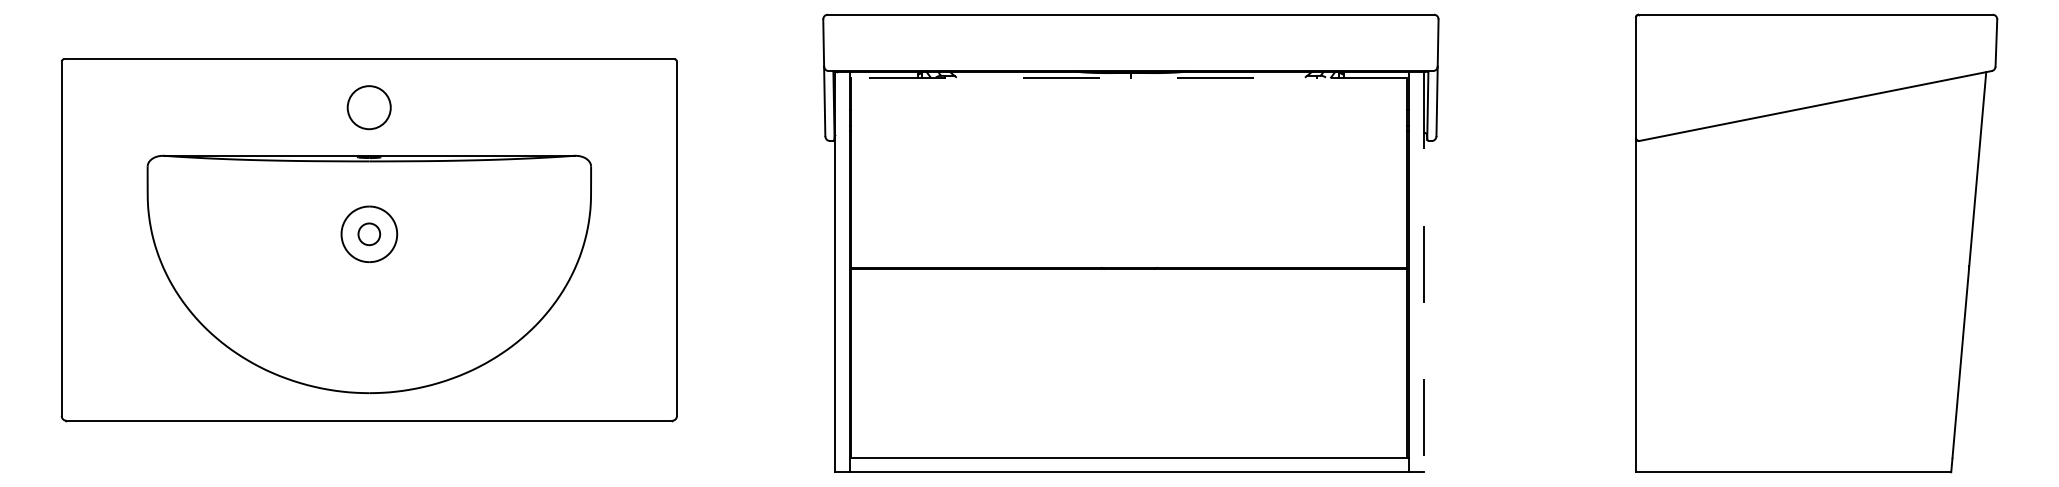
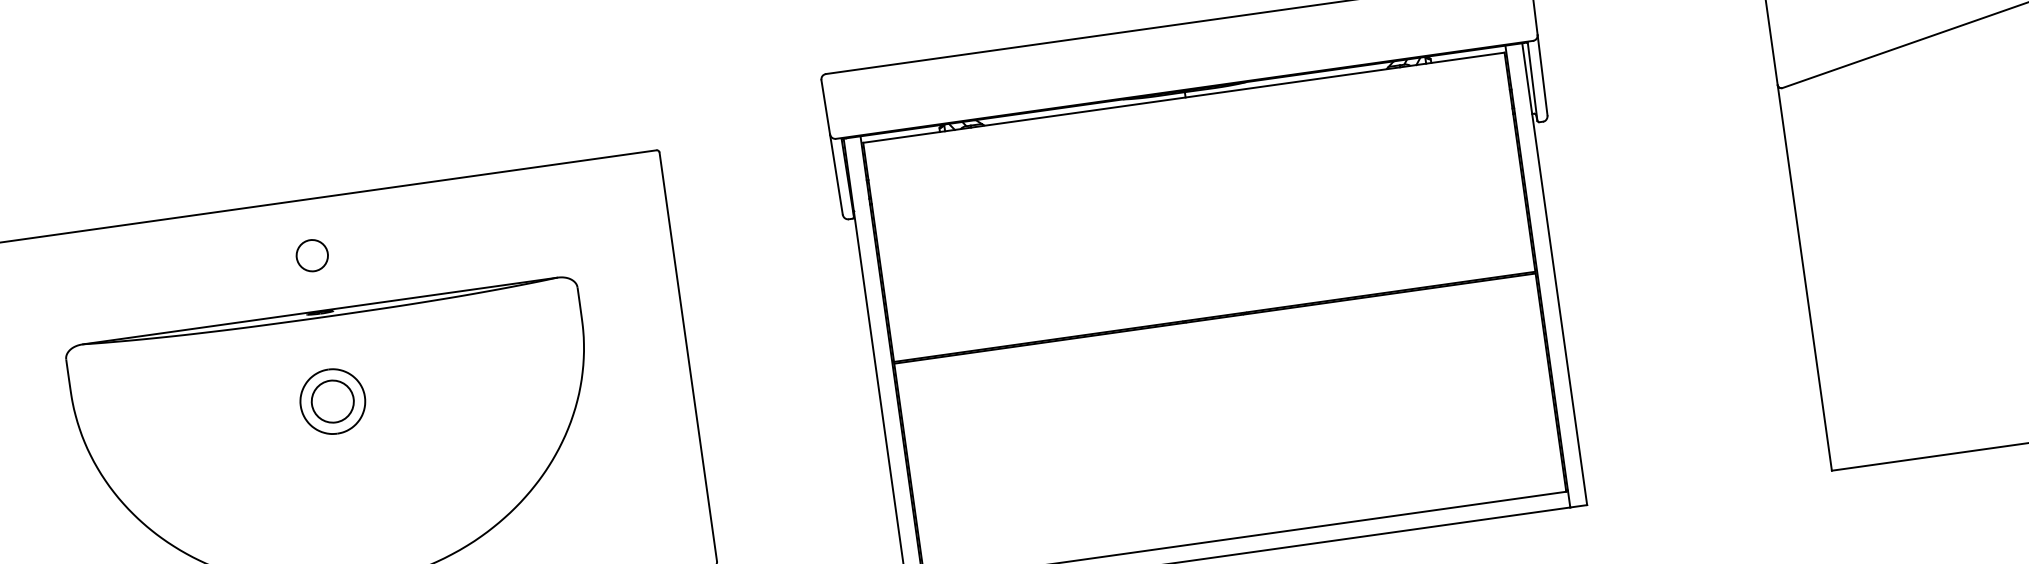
line: (1128, 77) -> (1182, 97), dashed -> solid
circle: (369, 107) -> (312, 255), size x0.62
circle: (369, 234) -> (333, 401), size x1.67
line: (1423, 272) -> (1554, 274), dashed -> solid

